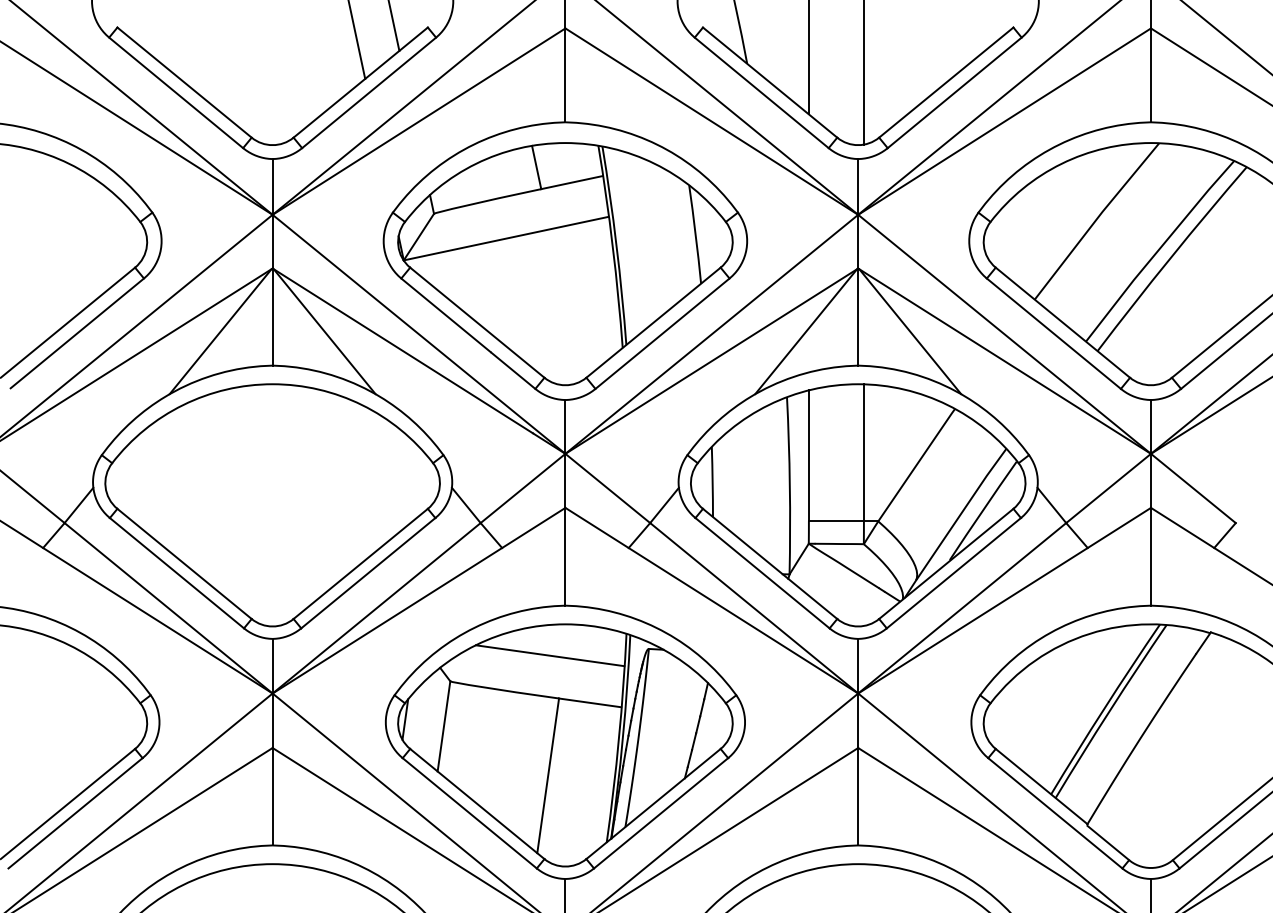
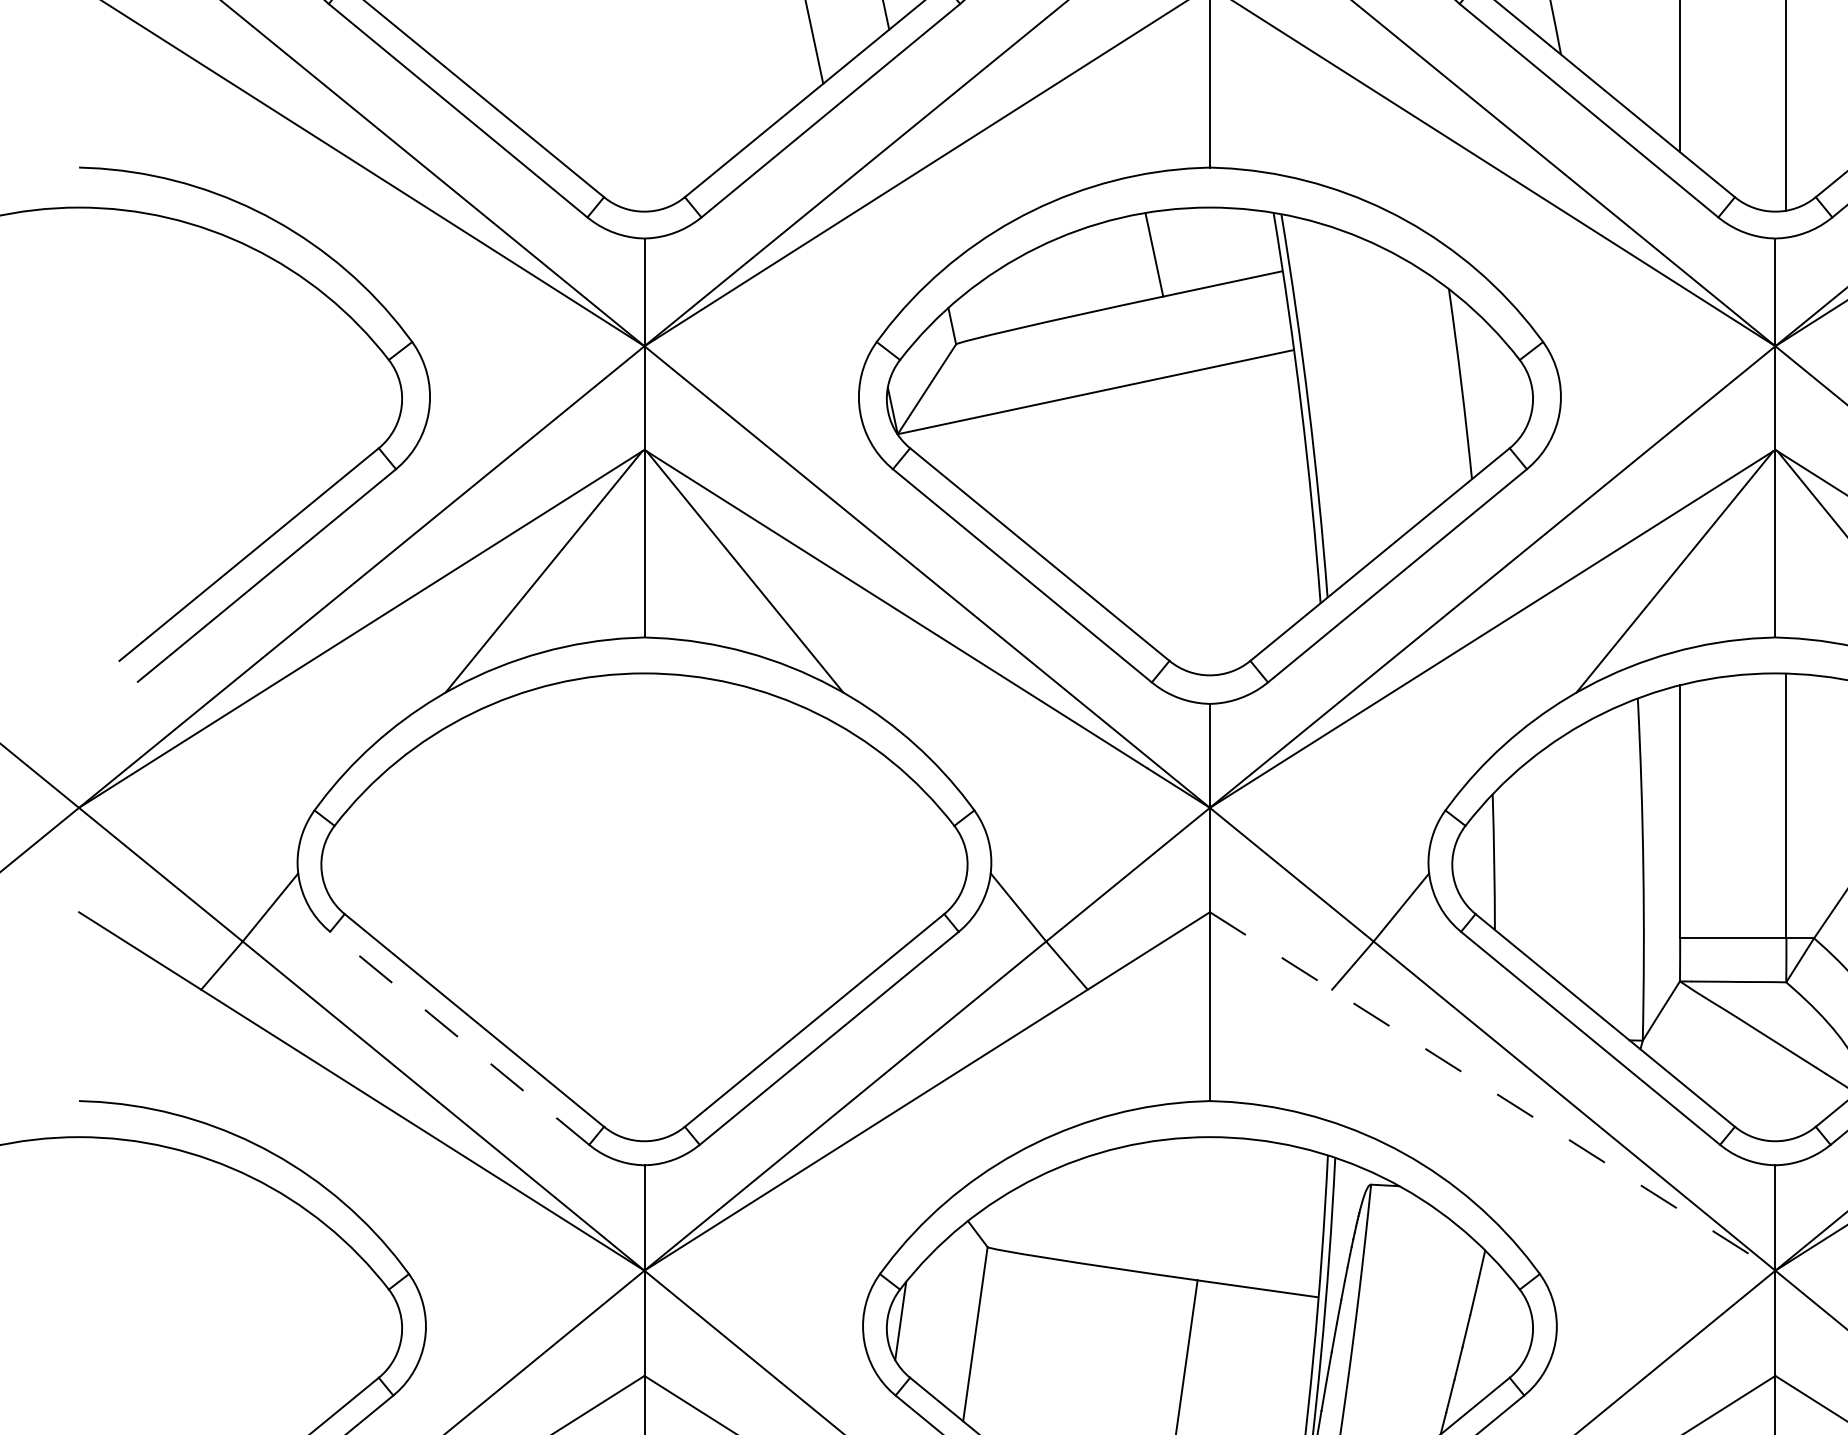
line: (176, 573) -> (458, 1038), solid -> dashed
line: (712, 600) -> (1493, 1091), solid -> dashed
line: (549, 655) -> (1179, 1197), removed

